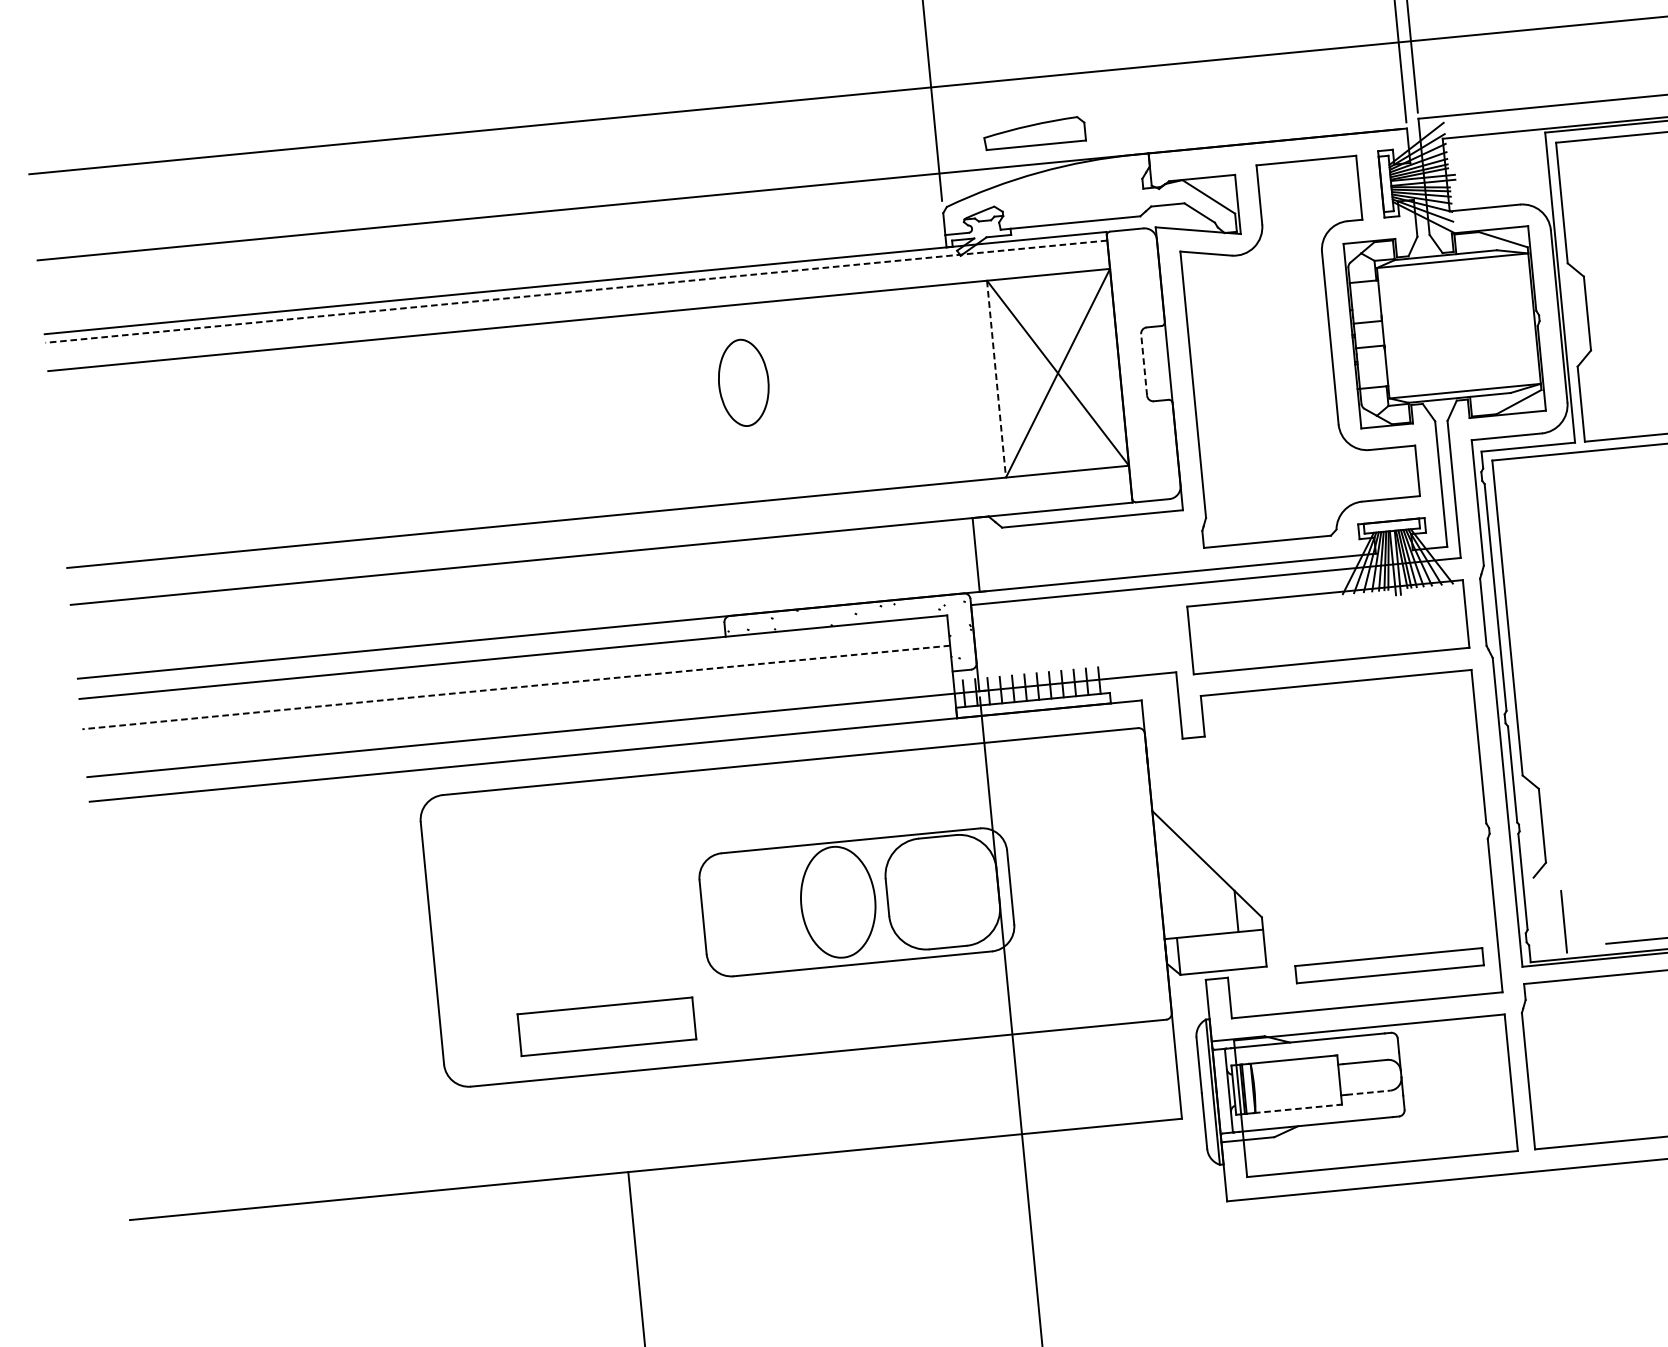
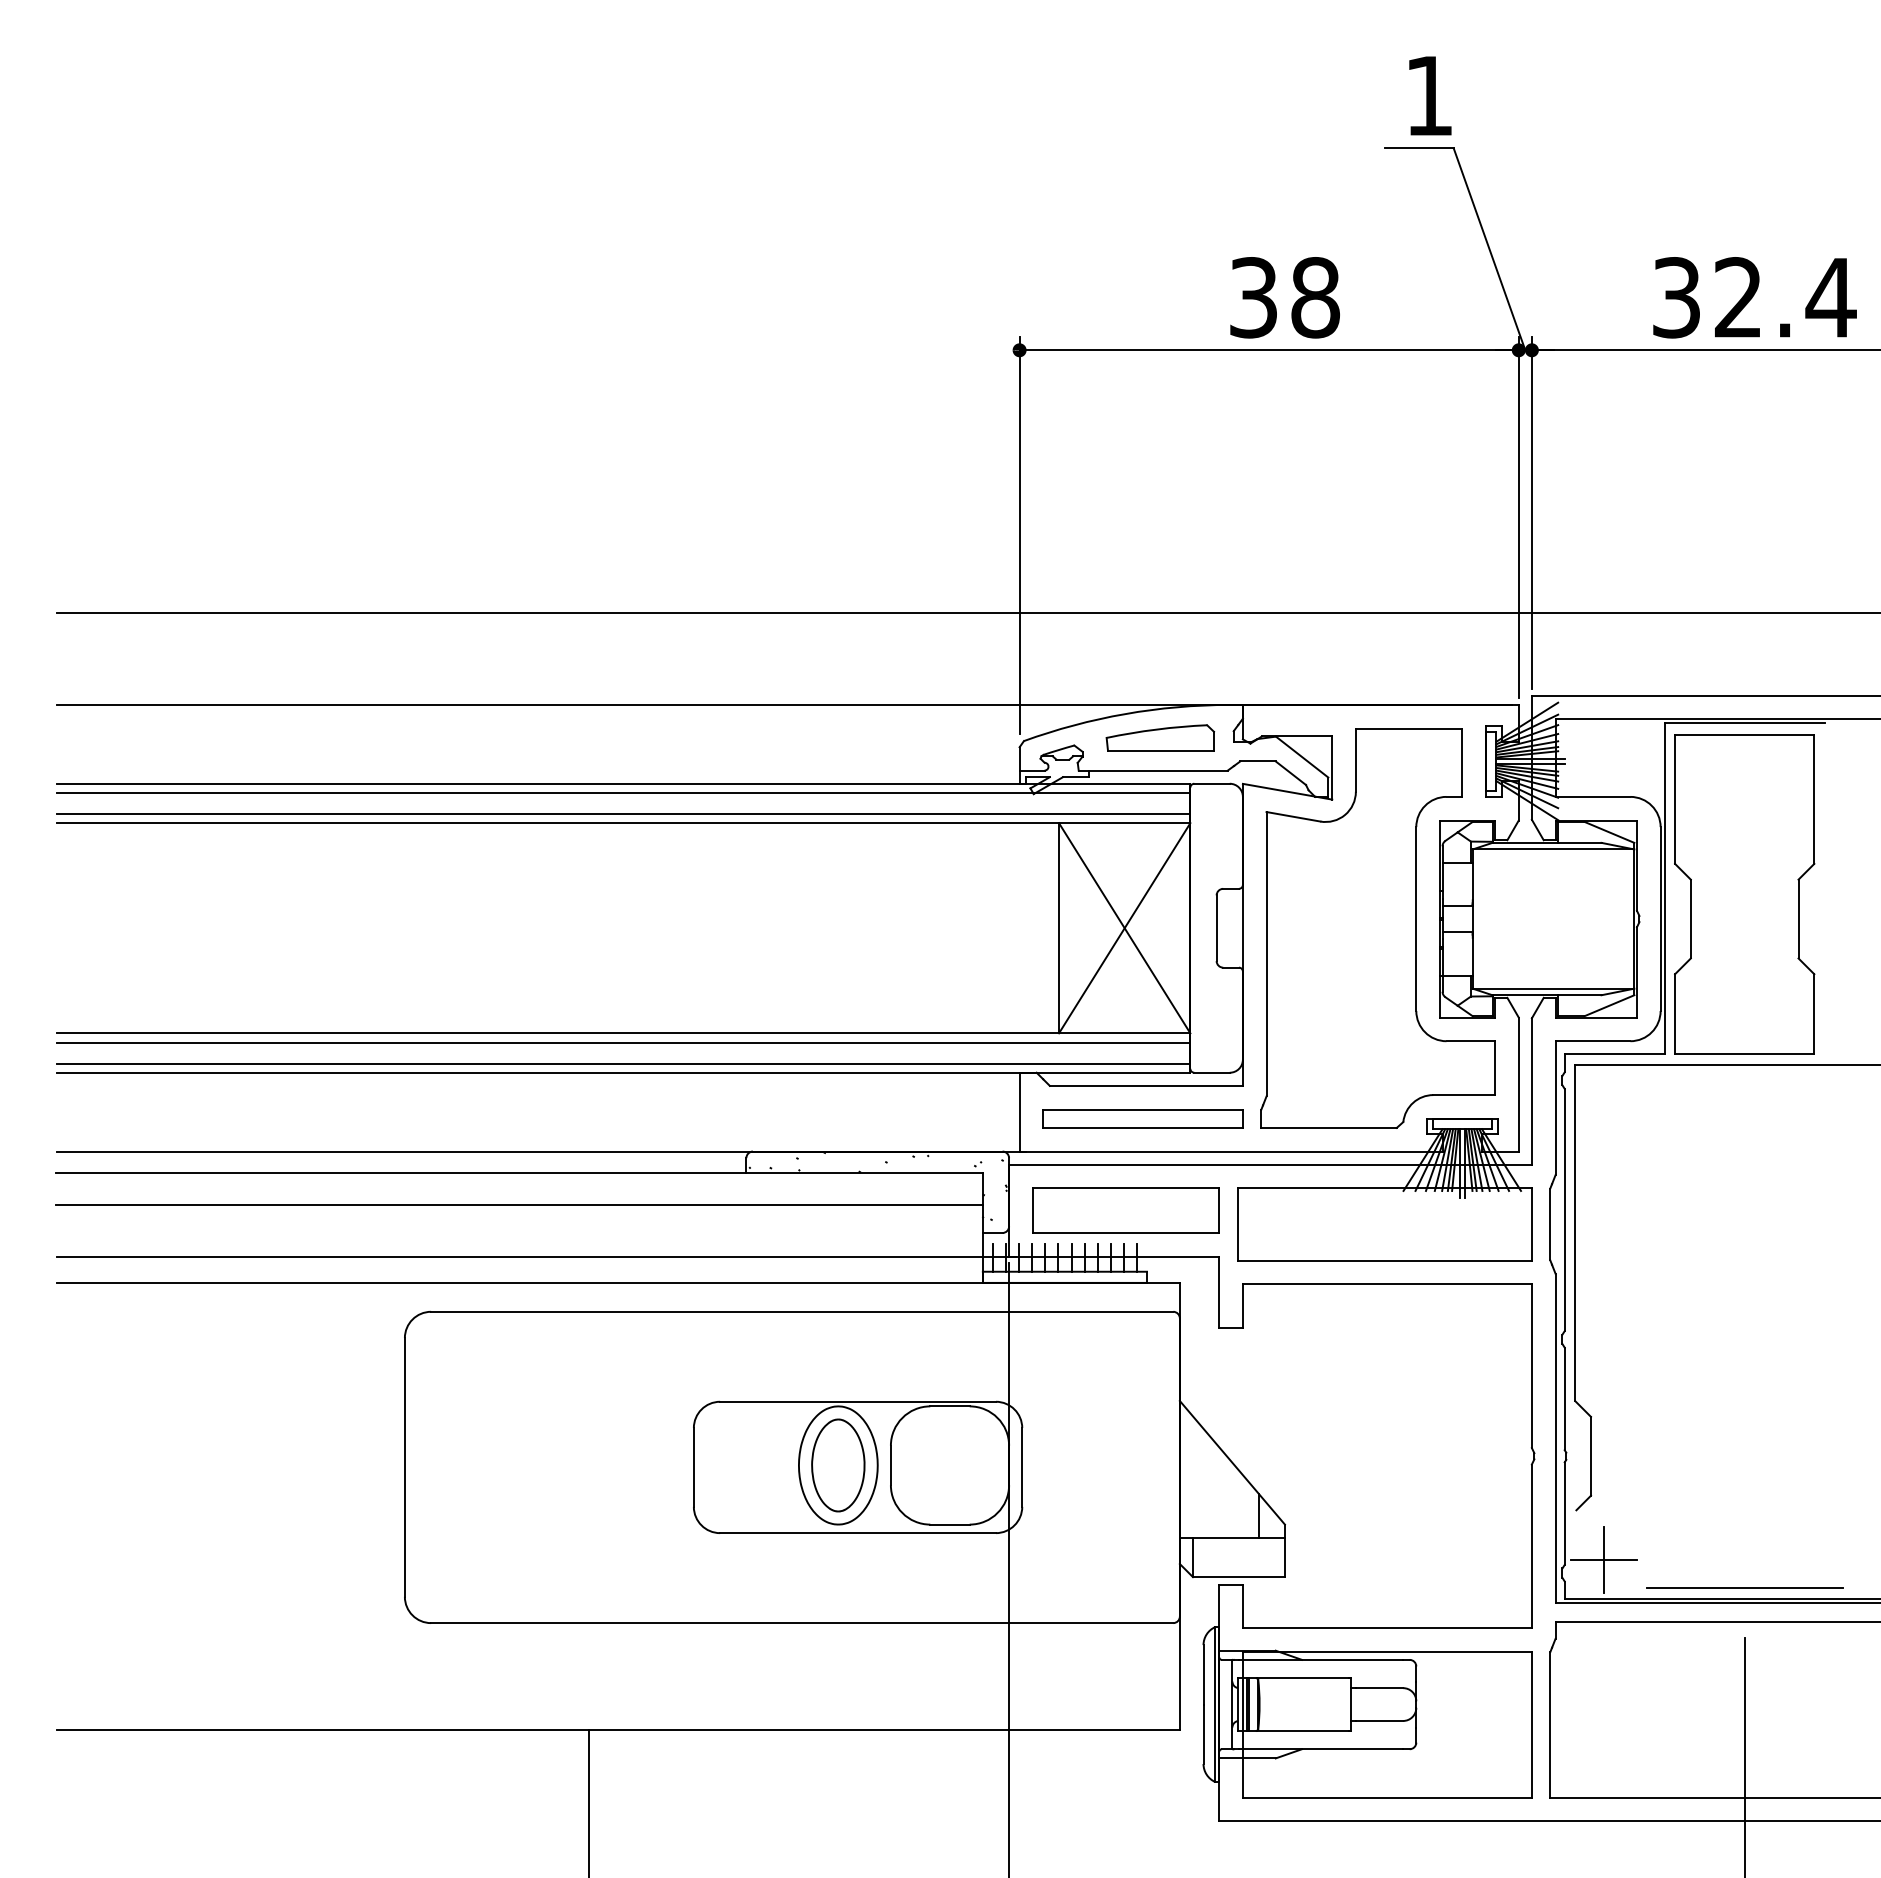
part: (1034, 132) -> (1160, 737), moved
line: (576, 291) -> (623, 792), dashed -> solid
line: (578, 310) -> (623, 813), added
line: (1144, 365) -> (1216, 928), dashed -> solid
line: (996, 379) -> (1059, 928), dashed -> solid
part: (743, 382) -> (838, 1465), moved
line: (598, 525) -> (623, 1042), added
line: (600, 545) -> (623, 1063), added
line: (516, 687) -> (519, 1205), dashed -> solid
line: (1563, 922) -> (1603, 1560), added
part: (1389, 965) -> (1142, 1118), moved
part: (606, 1026) -> (1125, 1210), moved
line: (1369, 1092) -> (1380, 1720), dashed -> solid
line: (1296, 1108) -> (1302, 1730), dashed -> solid

